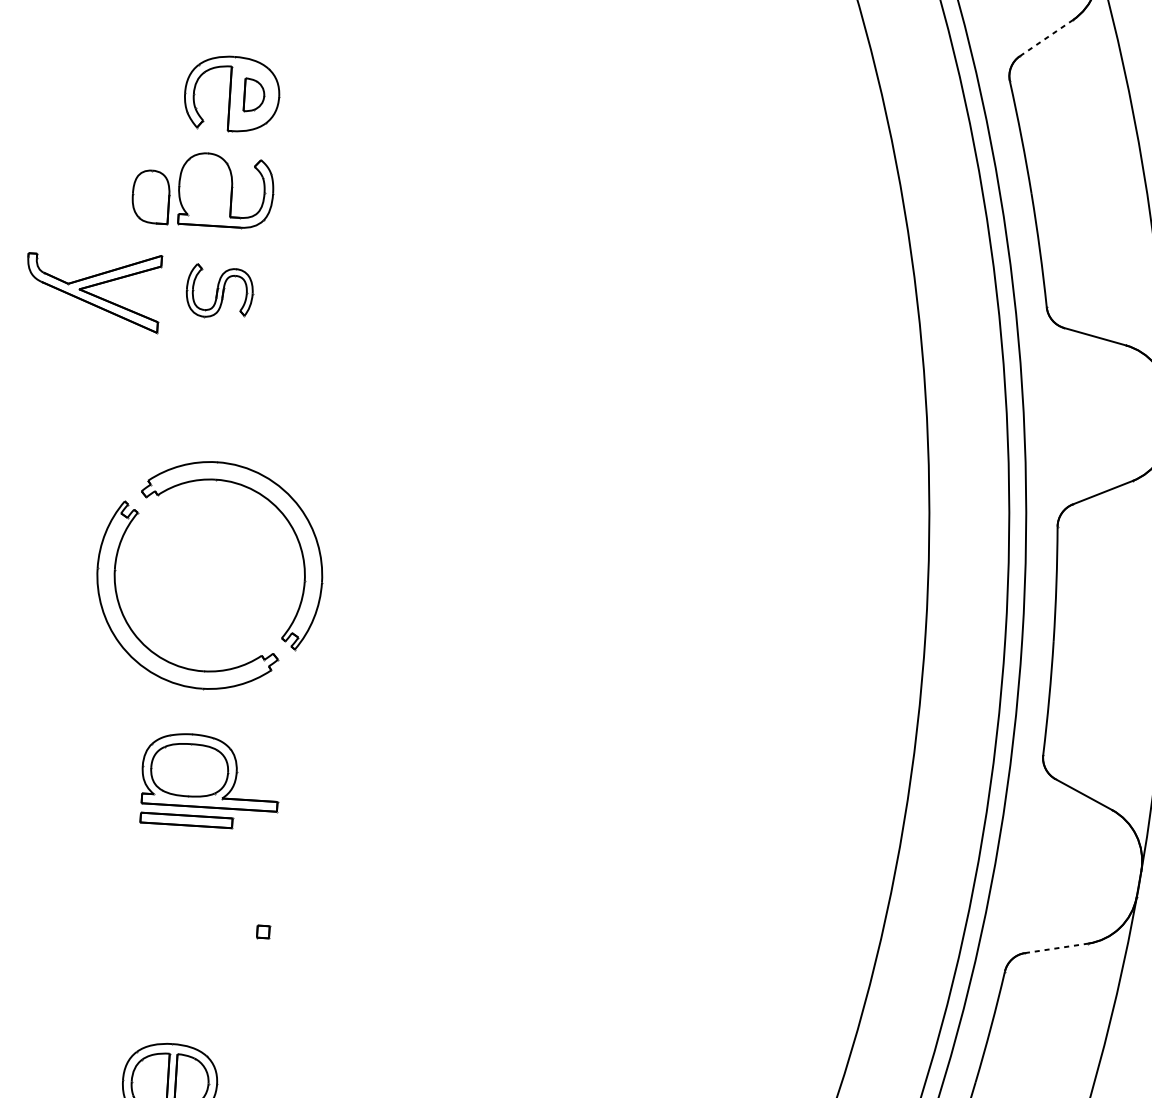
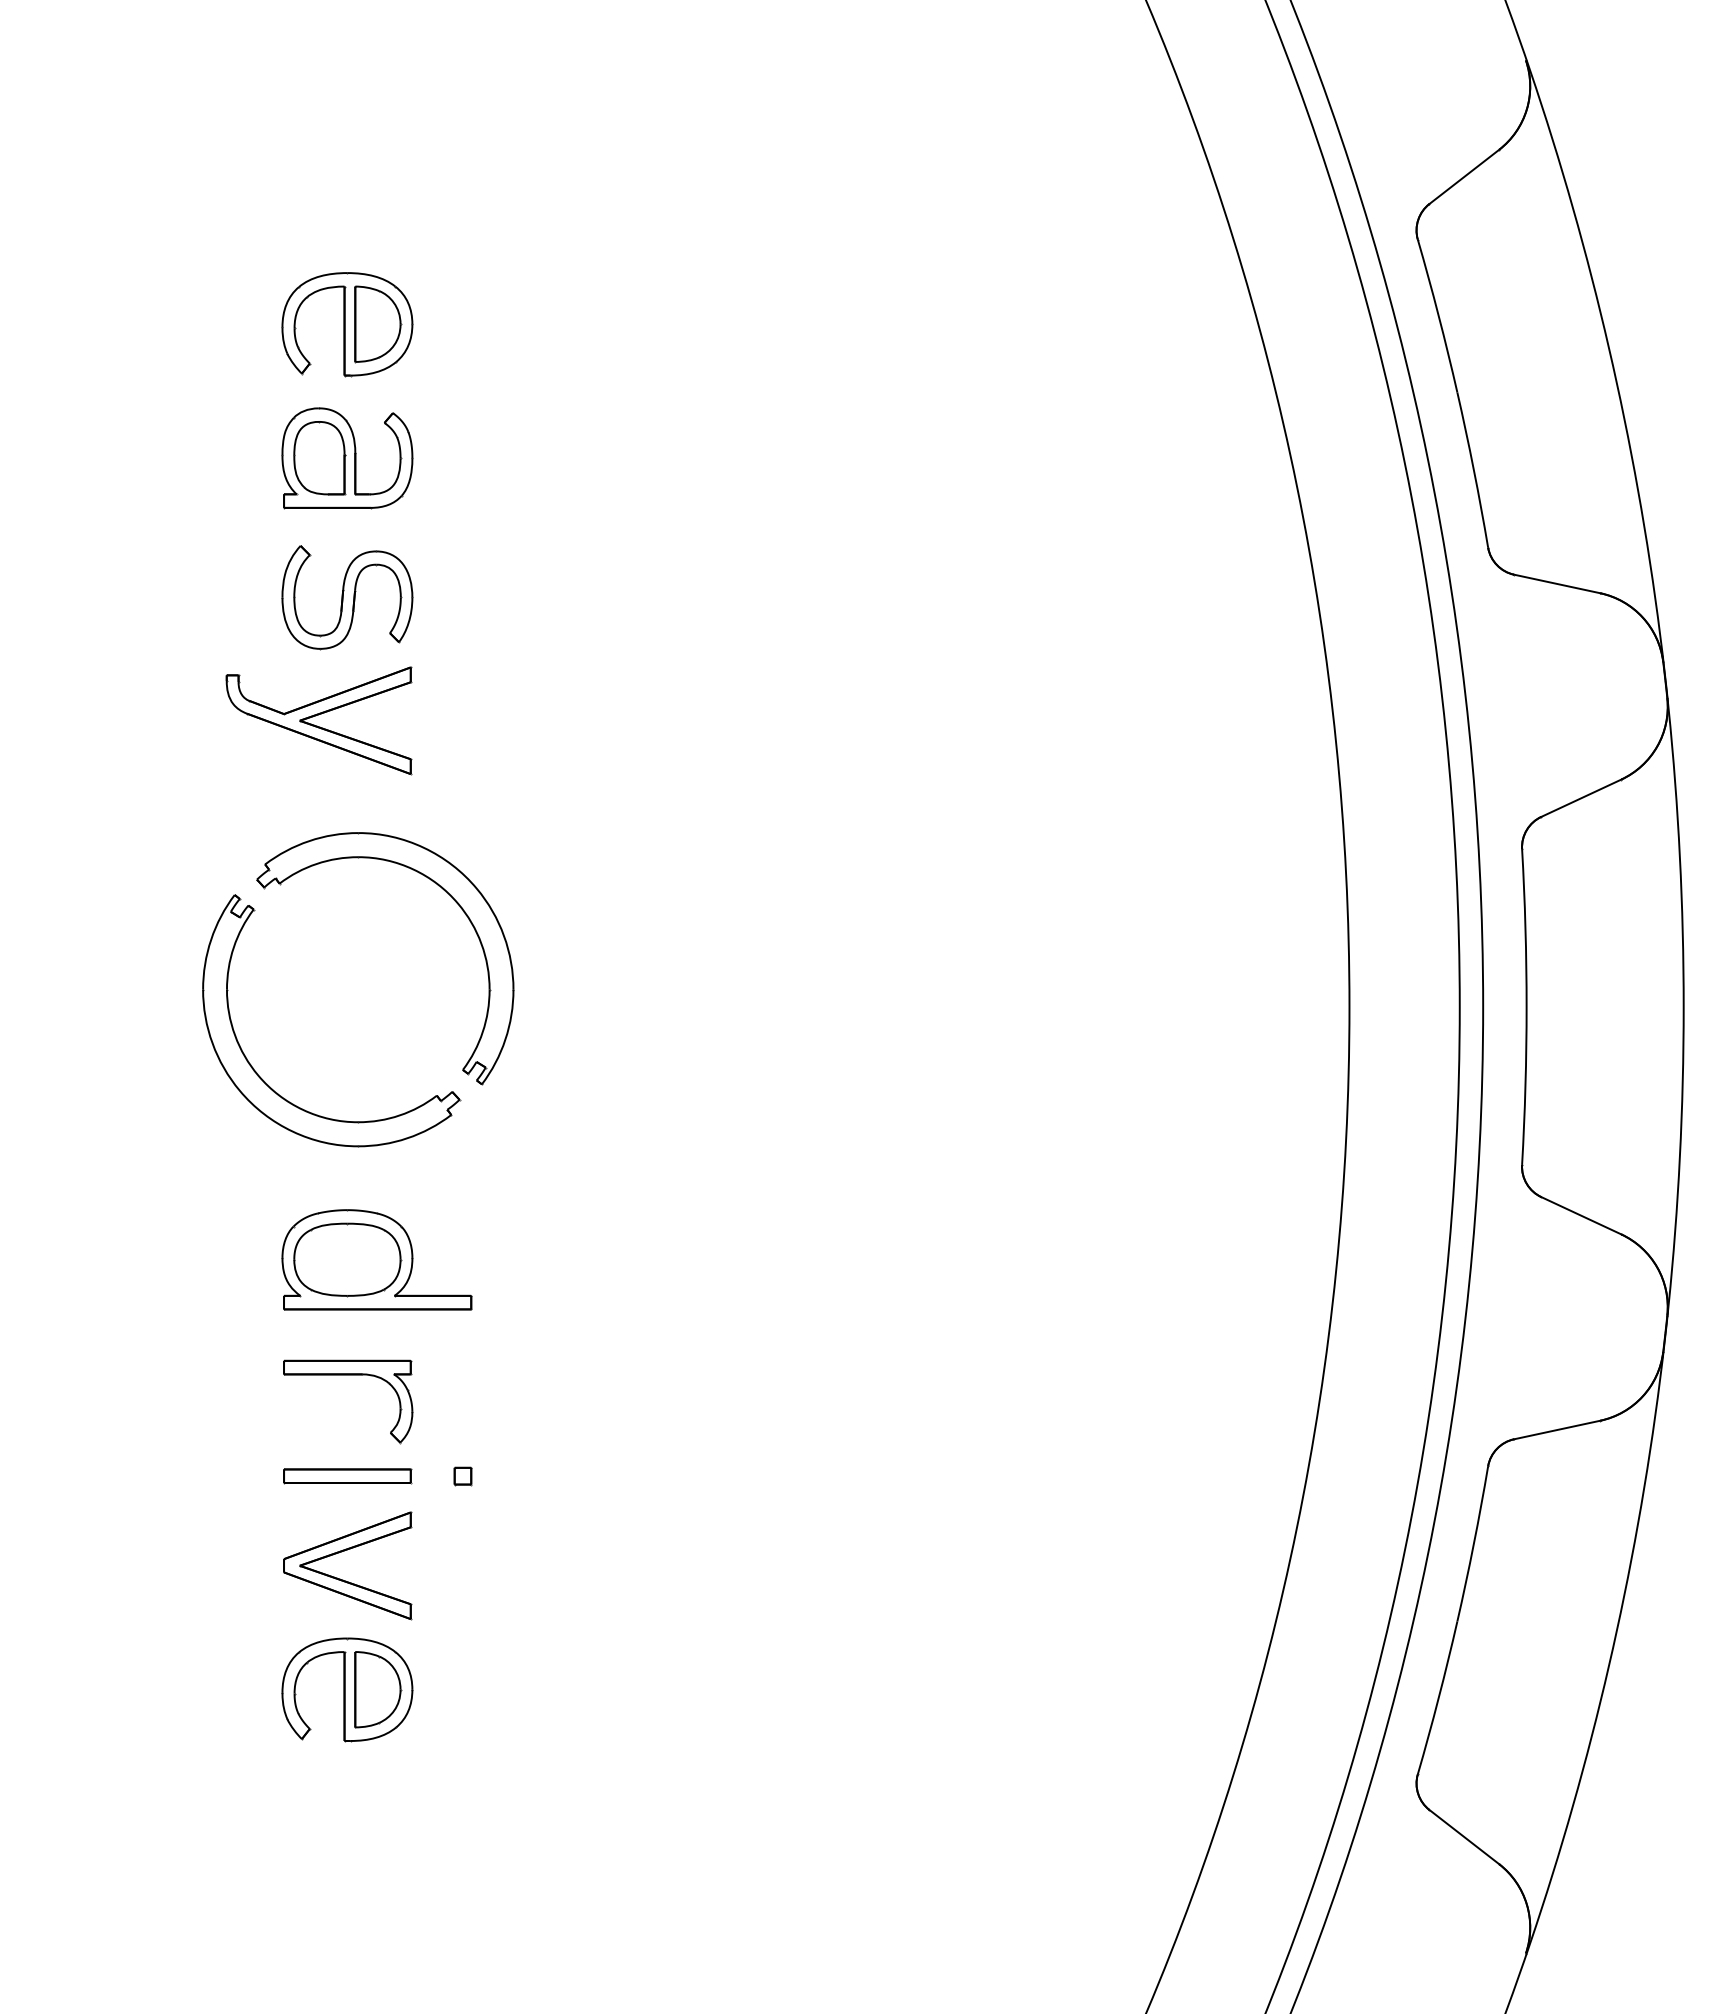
line: (1046, 37) -> (1464, 176), dashed -> solid
part: (254, 95) -> (378, 324), size x1.67
part: (151, 197) -> (319, 458), moved
part: (92, 290) -> (318, 720), moved
part: (219, 291) -> (347, 597), size x1.43
part: (186, 820) -> (347, 1476), moved
part: (185, 853) -> (348, 1375), added
line: (1056, 948) -> (1557, 1429), dashed -> solid
part: (174, 981) -> (344, 1551), added

